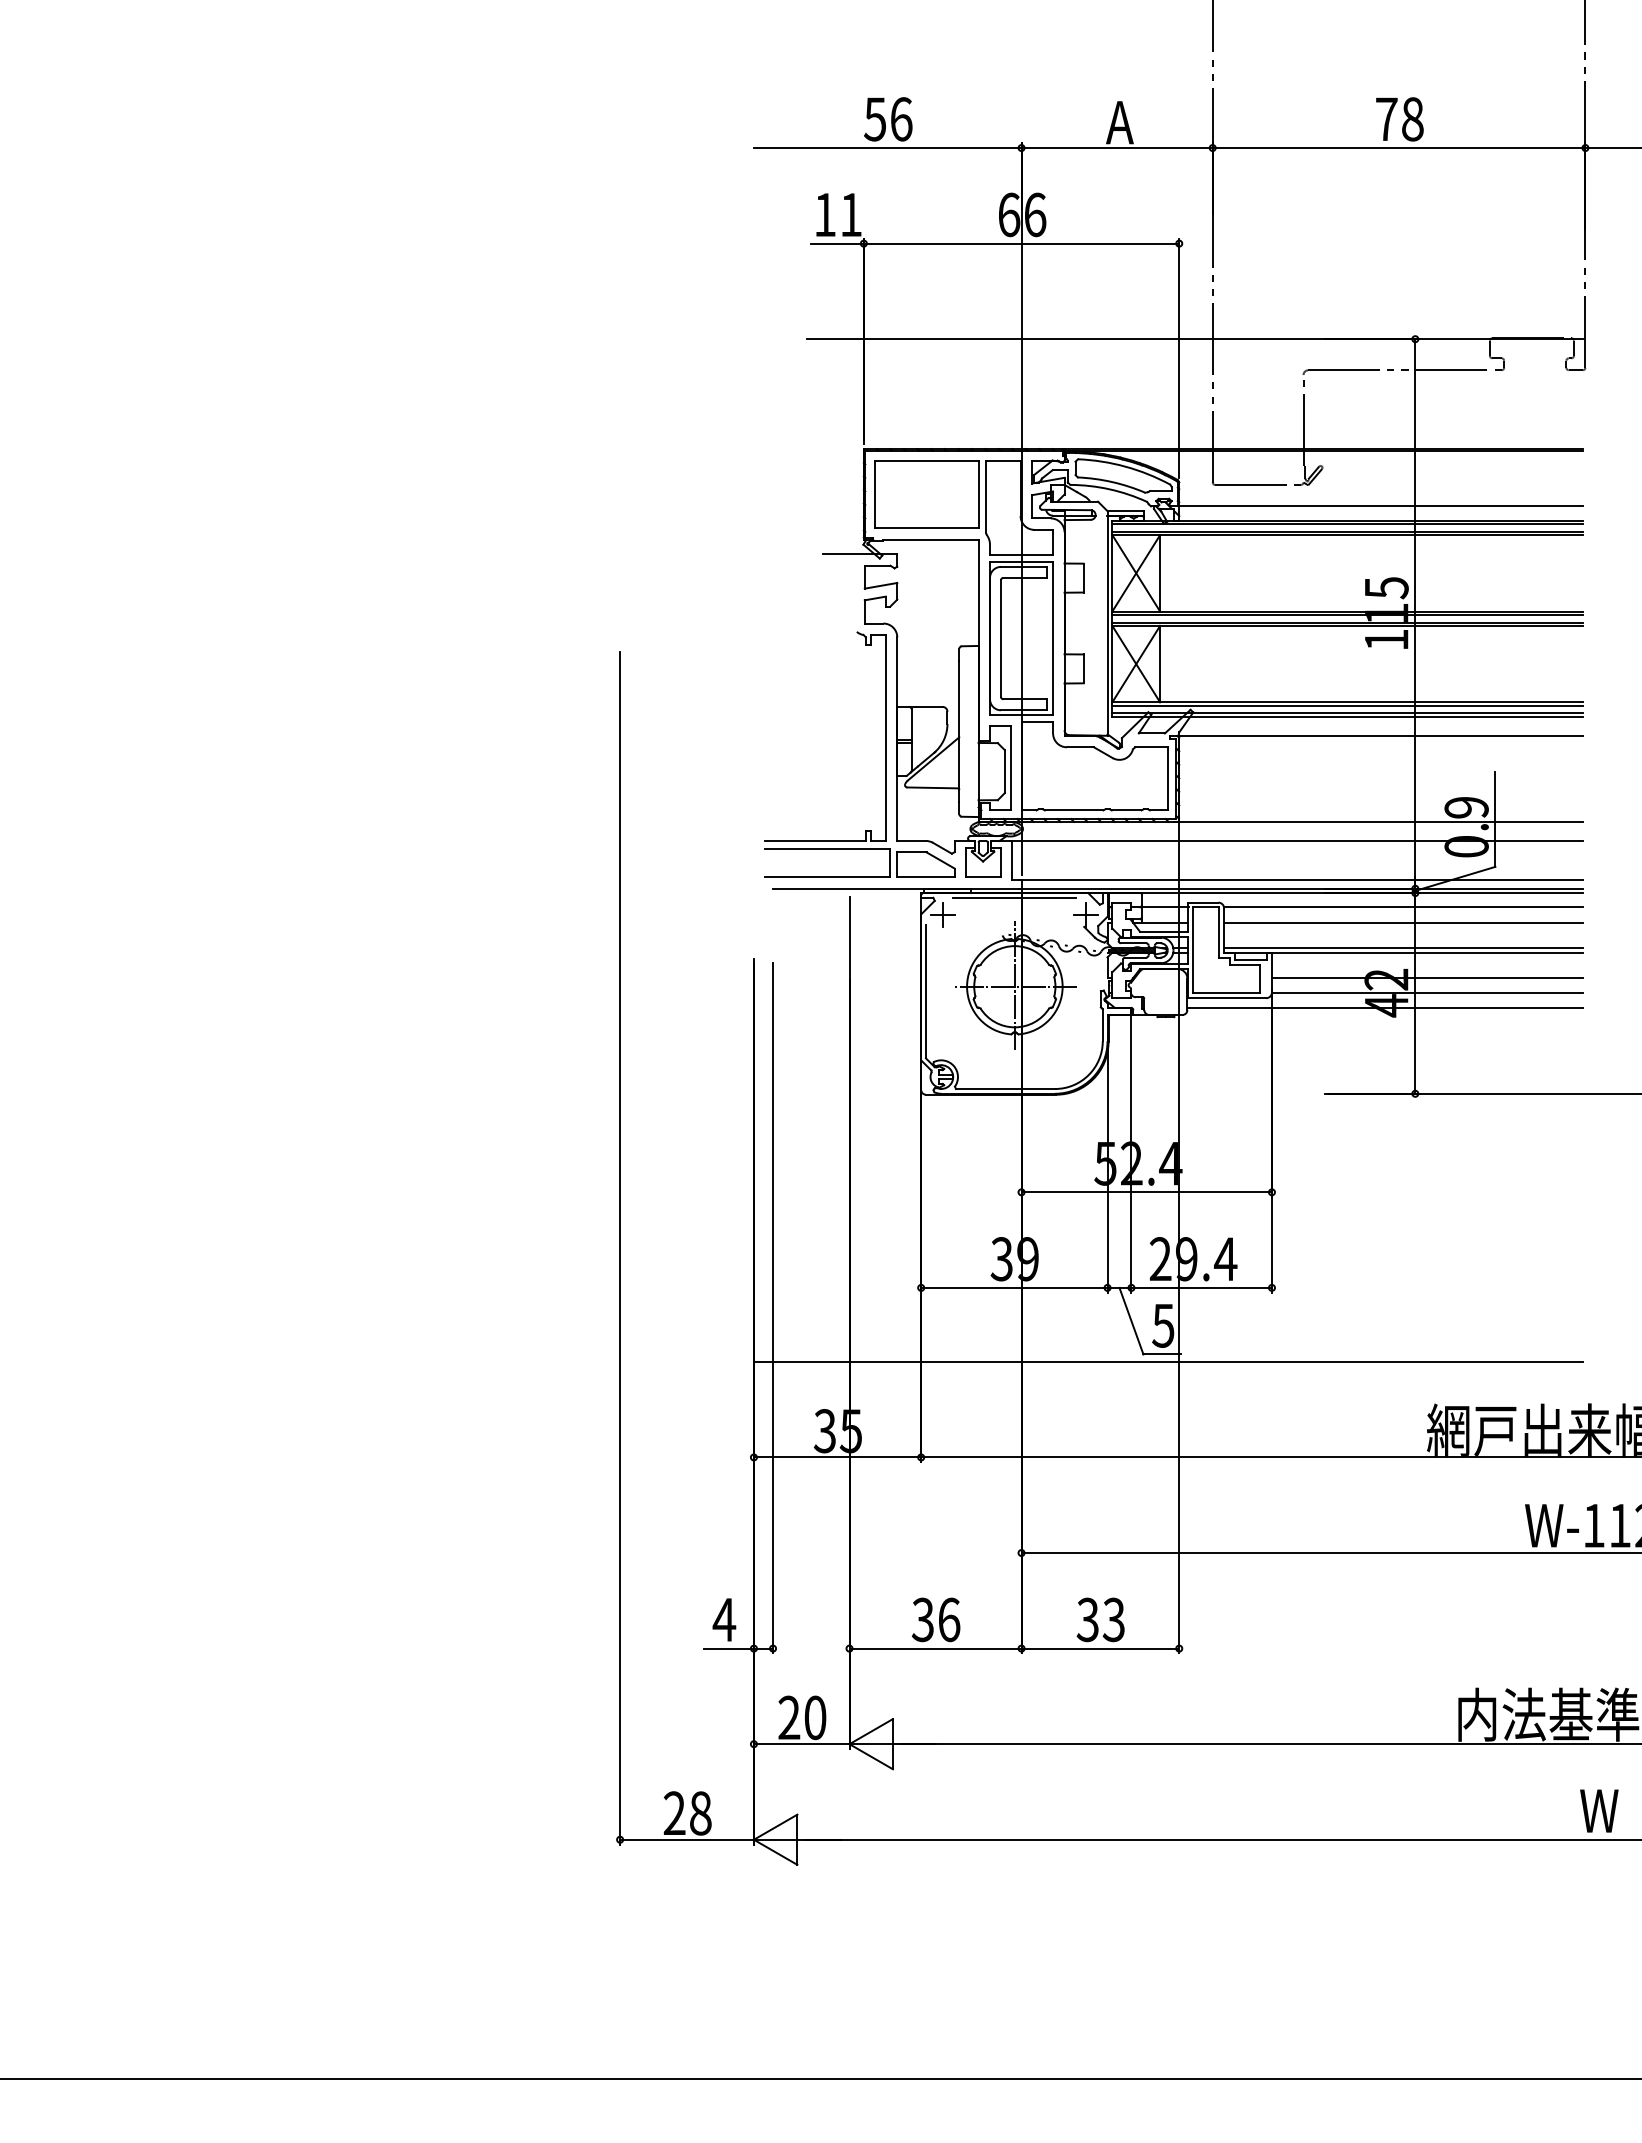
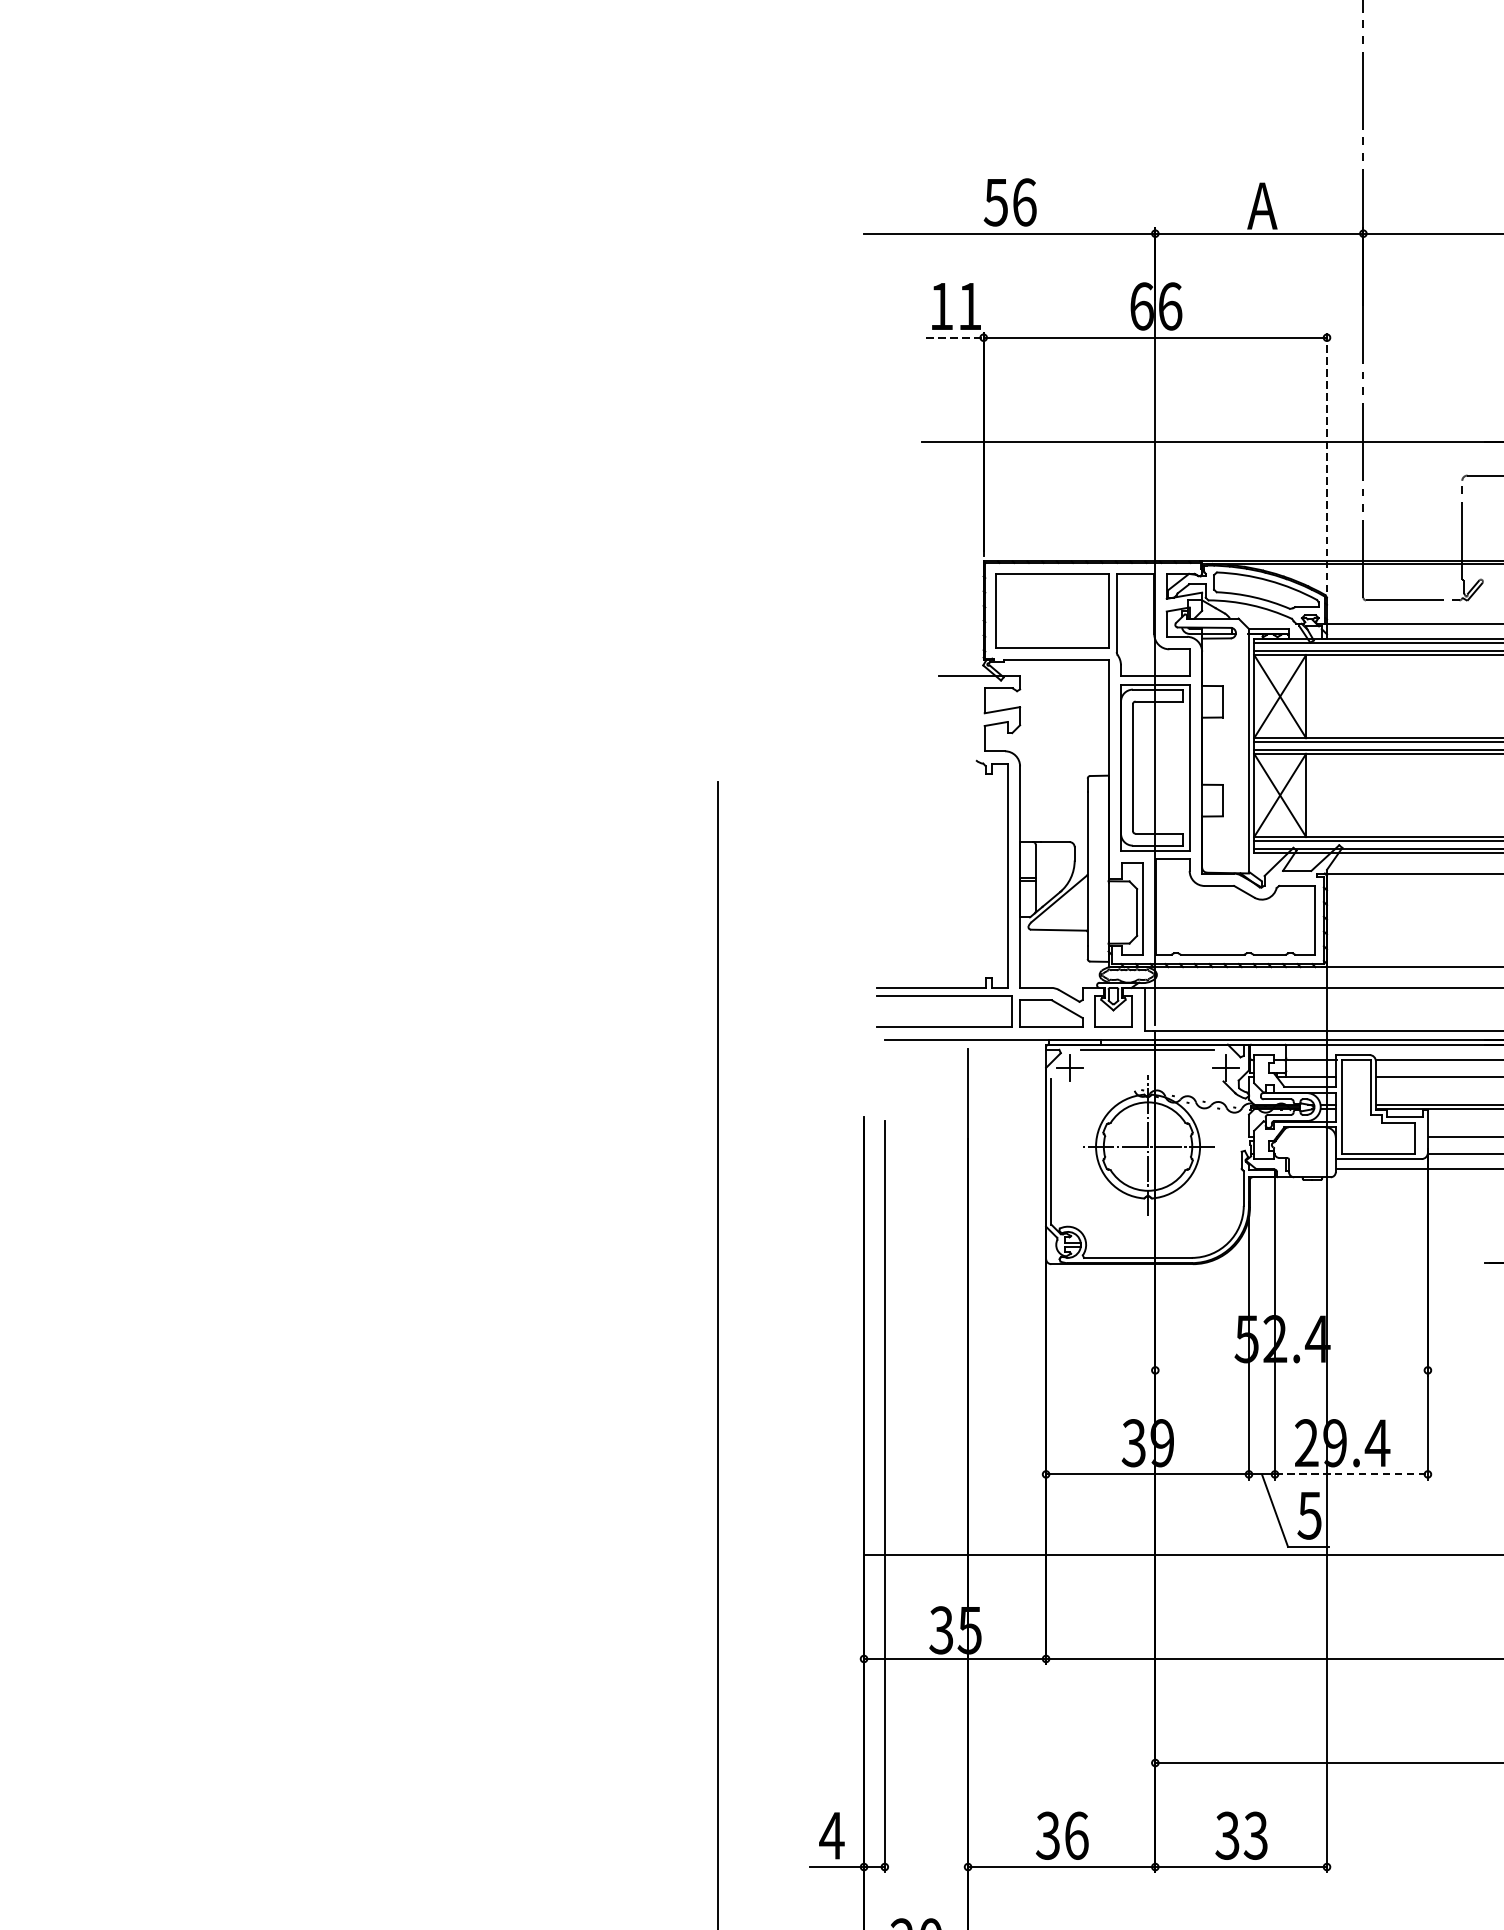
line: (838, 243) -> (956, 337), solid -> dashed
line: (1179, 357) -> (1327, 461), solid -> dashed
line: (1146, 1192) -> (1291, 1370), removed
line: (1202, 1287) -> (1352, 1473), solid -> dashed

